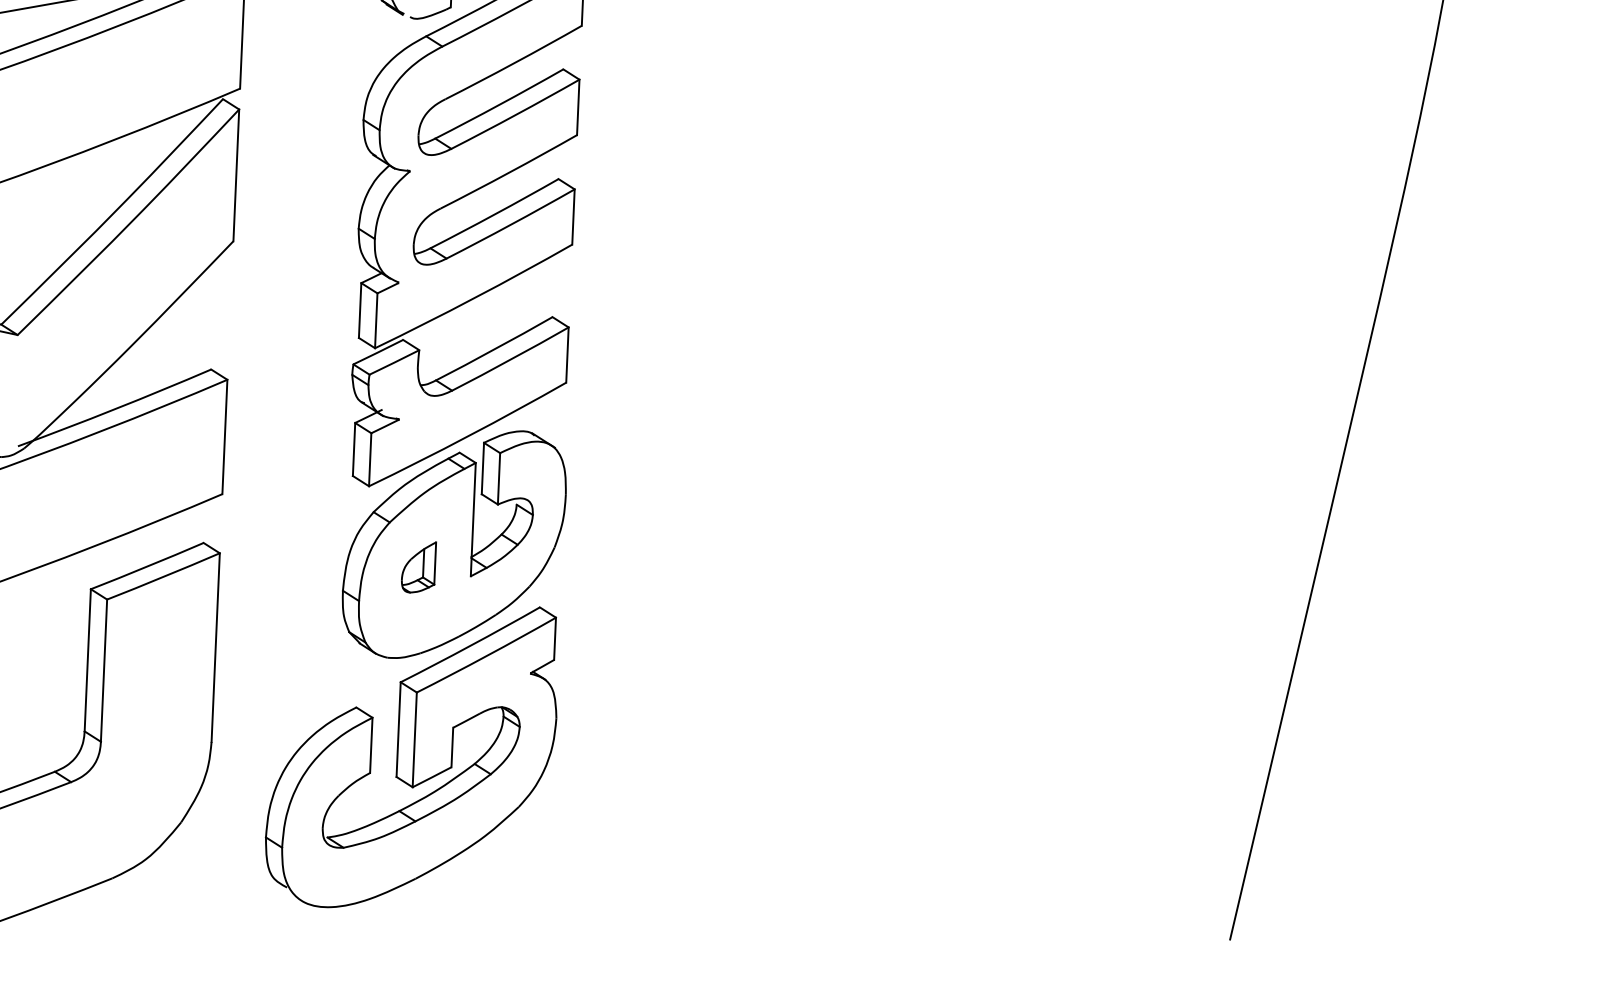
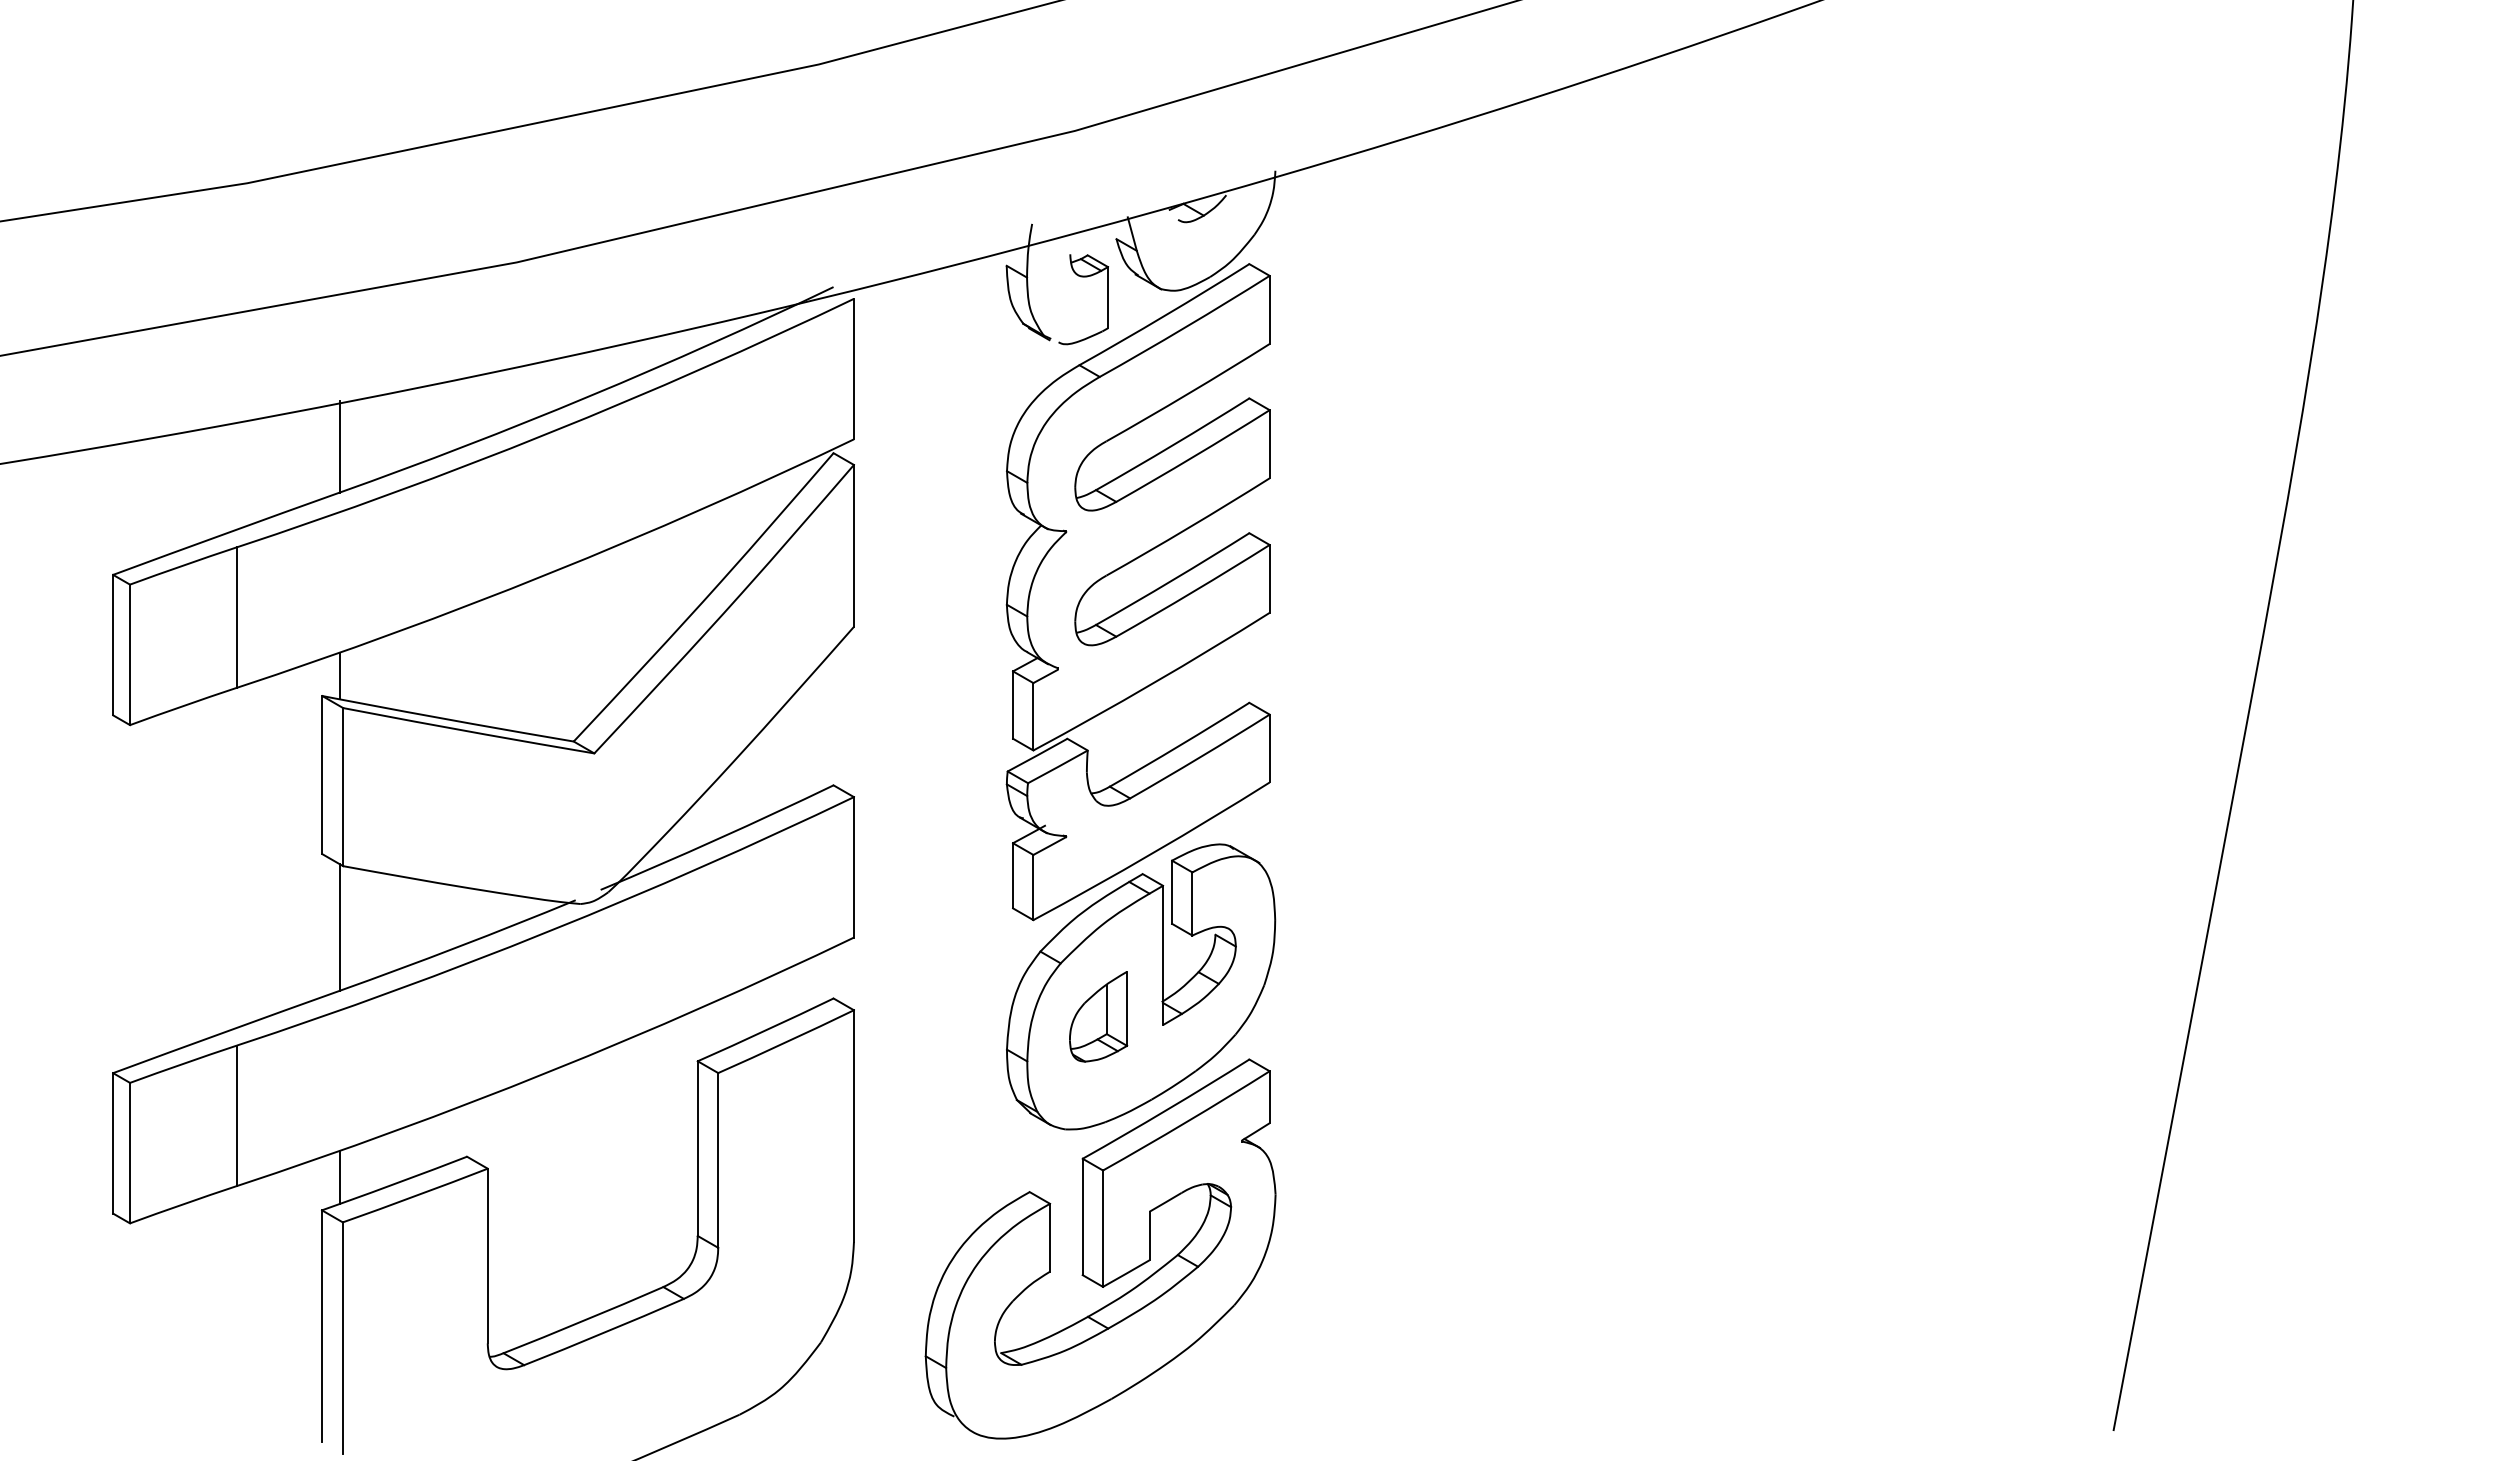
part: (418, 567) -> (1098, 1016), size x1.43

